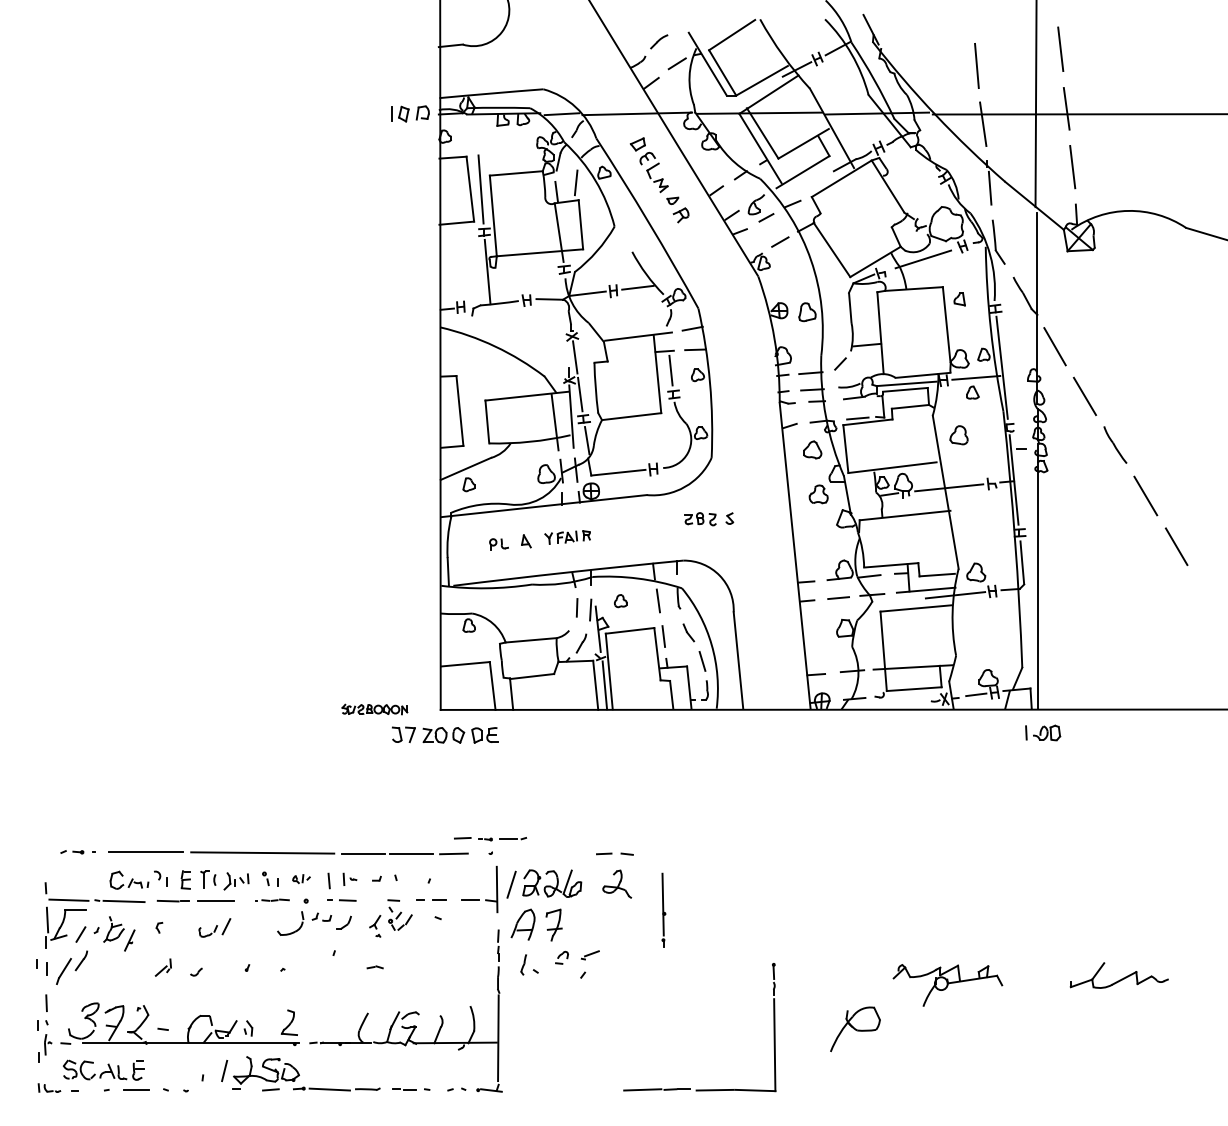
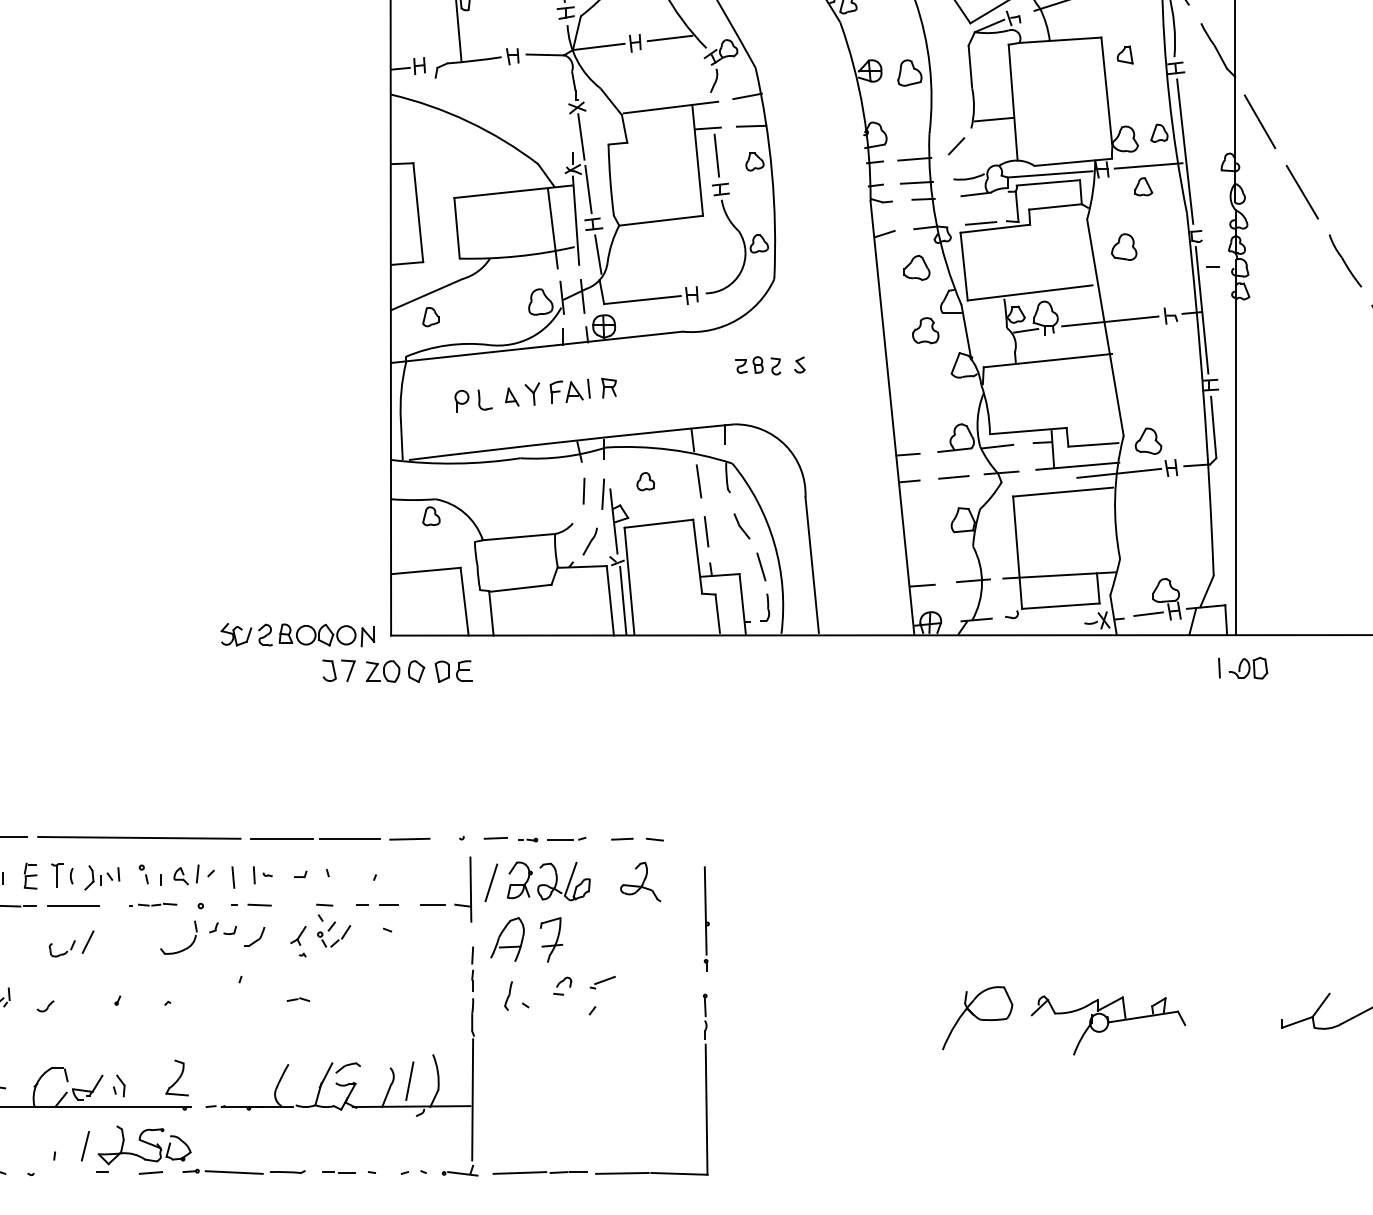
part: (567, 537) -> (570, 391), size x1.43
part: (498, 544) -> (472, 401), size x1.43
part: (374, 709) -> (297, 634), size x1.67
part: (490, 839) -> (535, 840), moved
part: (301, 878) -> (194, 874), size x1.67
line: (453, 1024) -> (409, 1080), added
part: (855, 1029) -> (977, 1018), moved
part: (690, 1088) -> (587, 1171), moved

